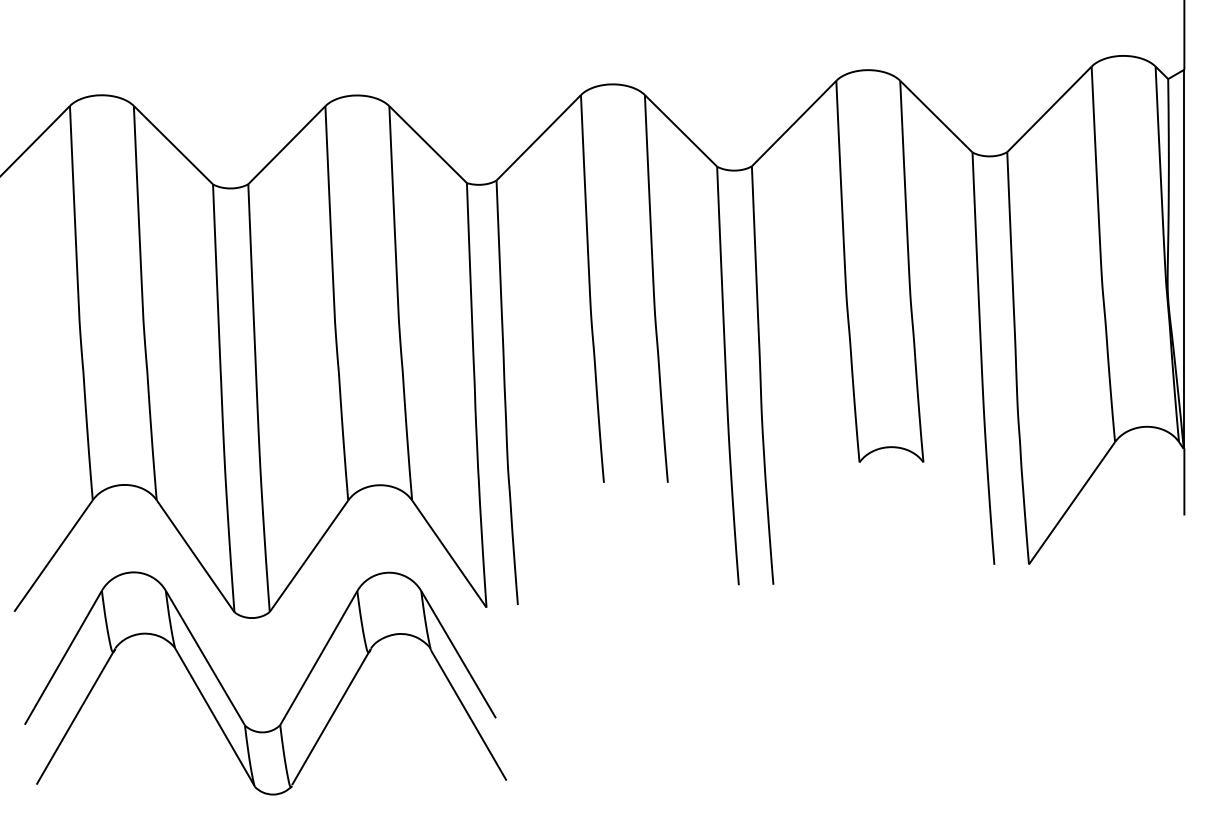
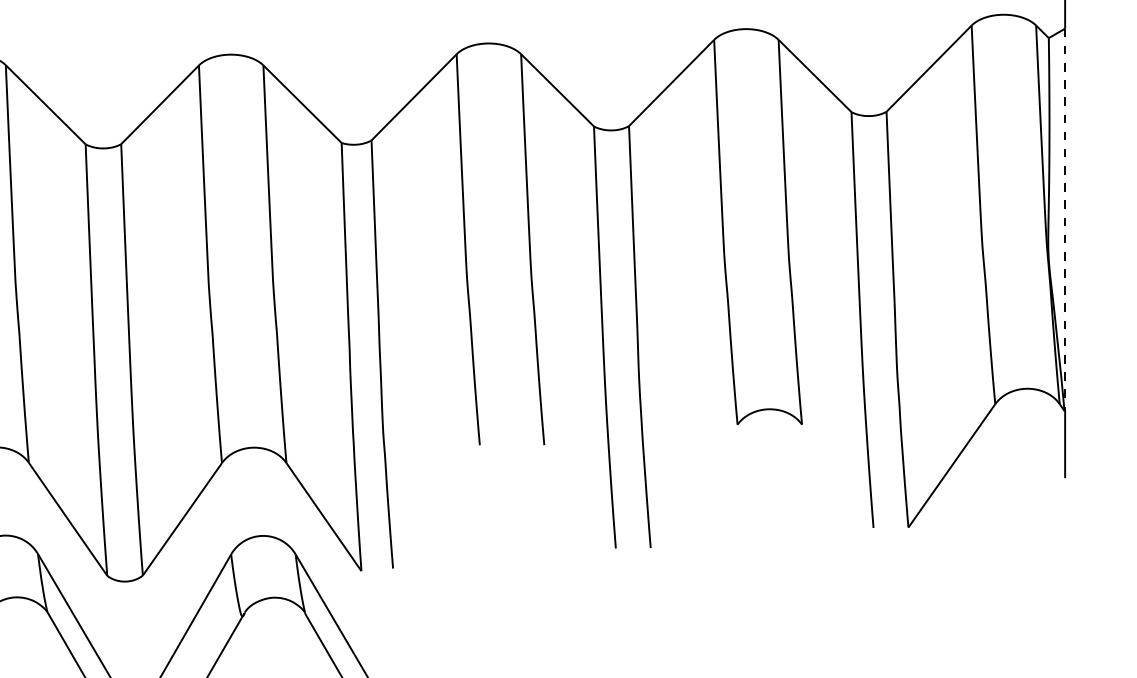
line: (1184, 259) -> (1065, 220), solid -> dashed

